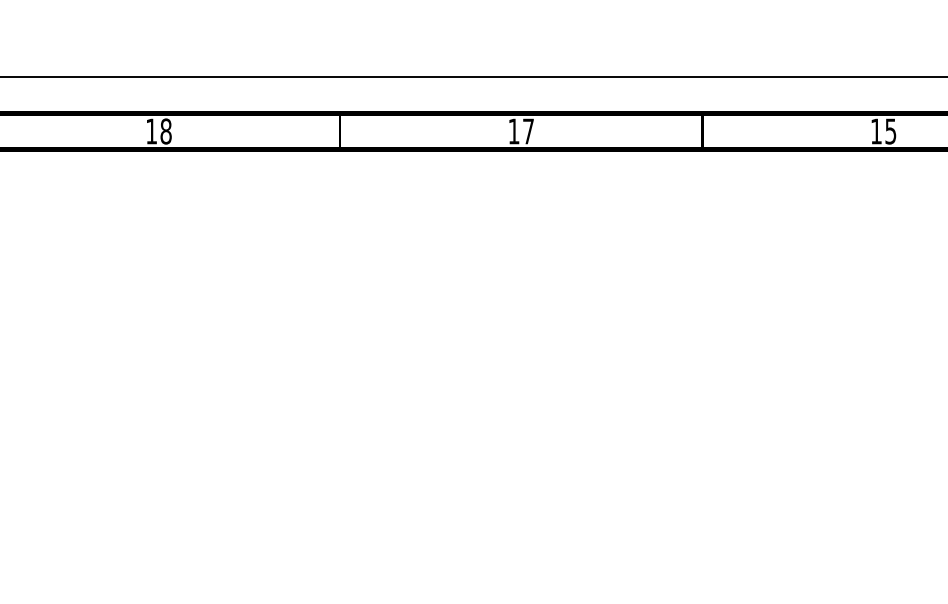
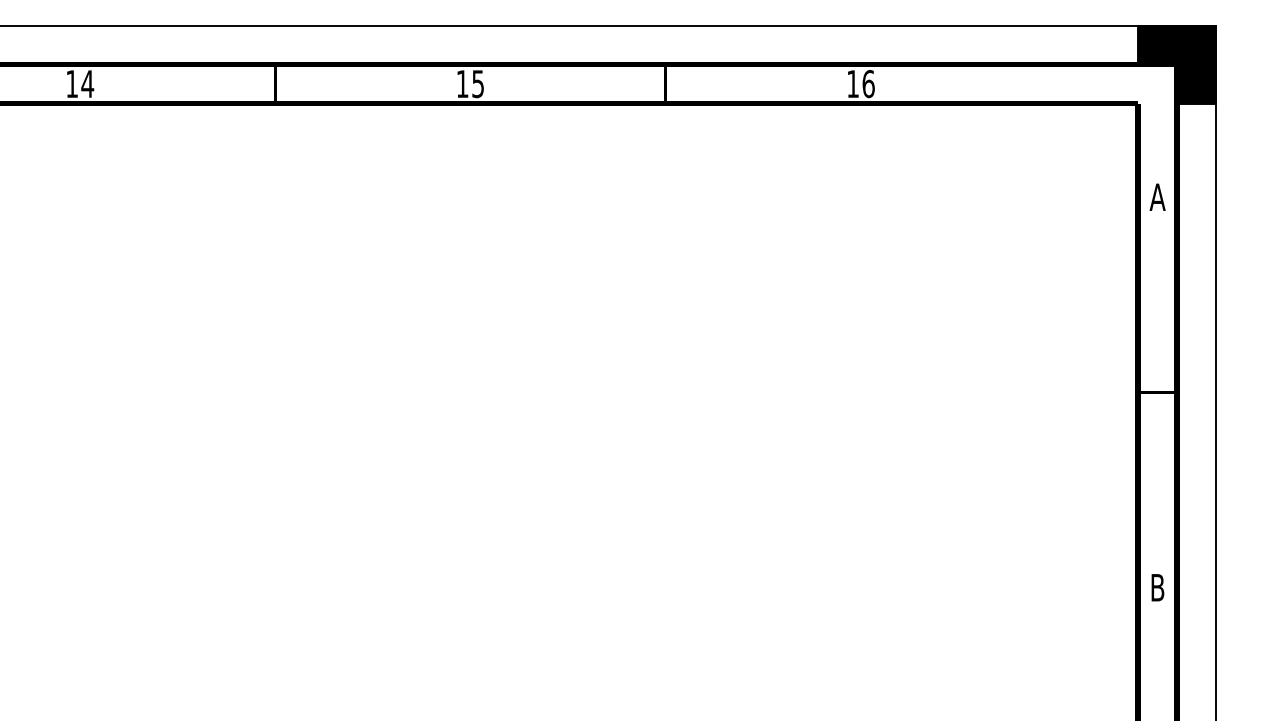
text: (165, 131) -> (87, 84), 18 -> 14
text: (527, 131) -> (477, 84), 17 -> 15
text: (890, 131) -> (868, 84), 15 -> 16

